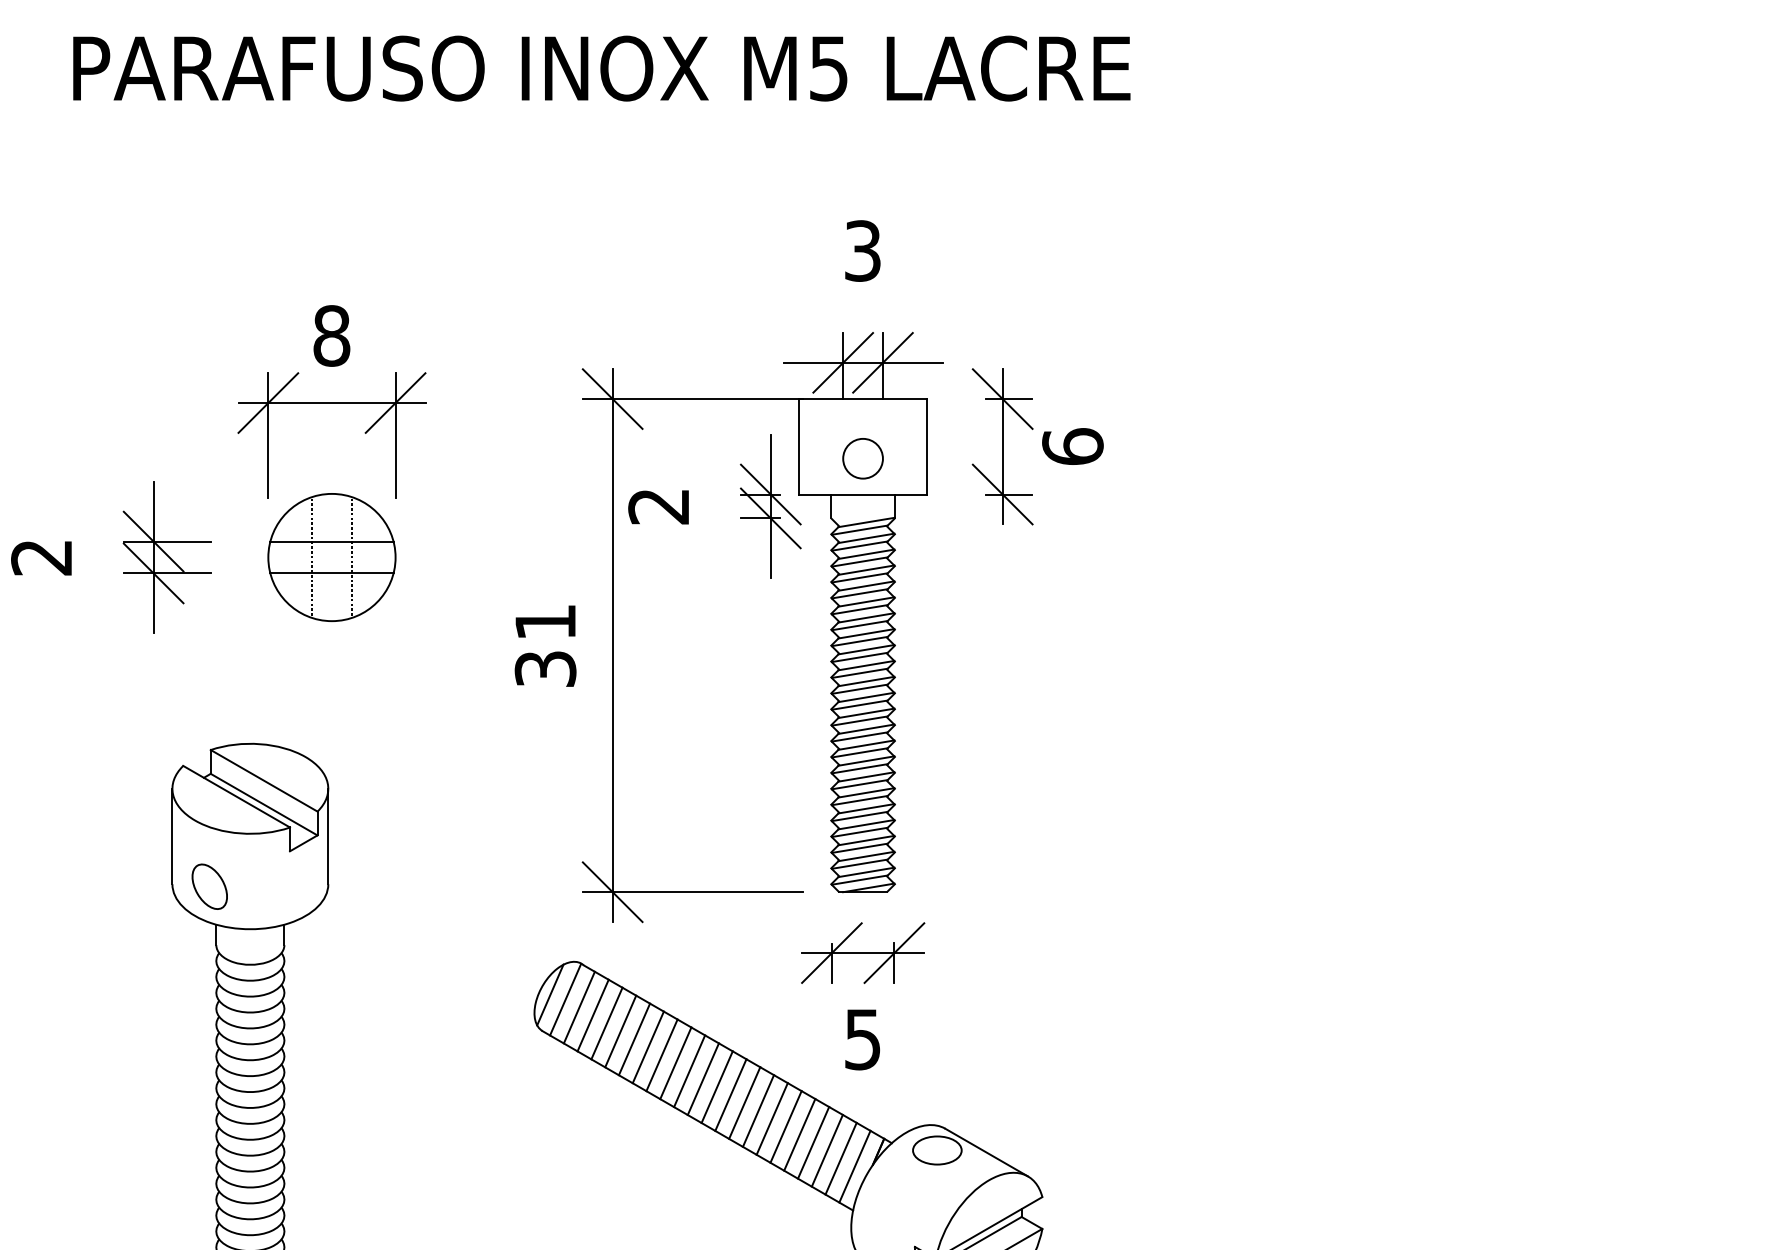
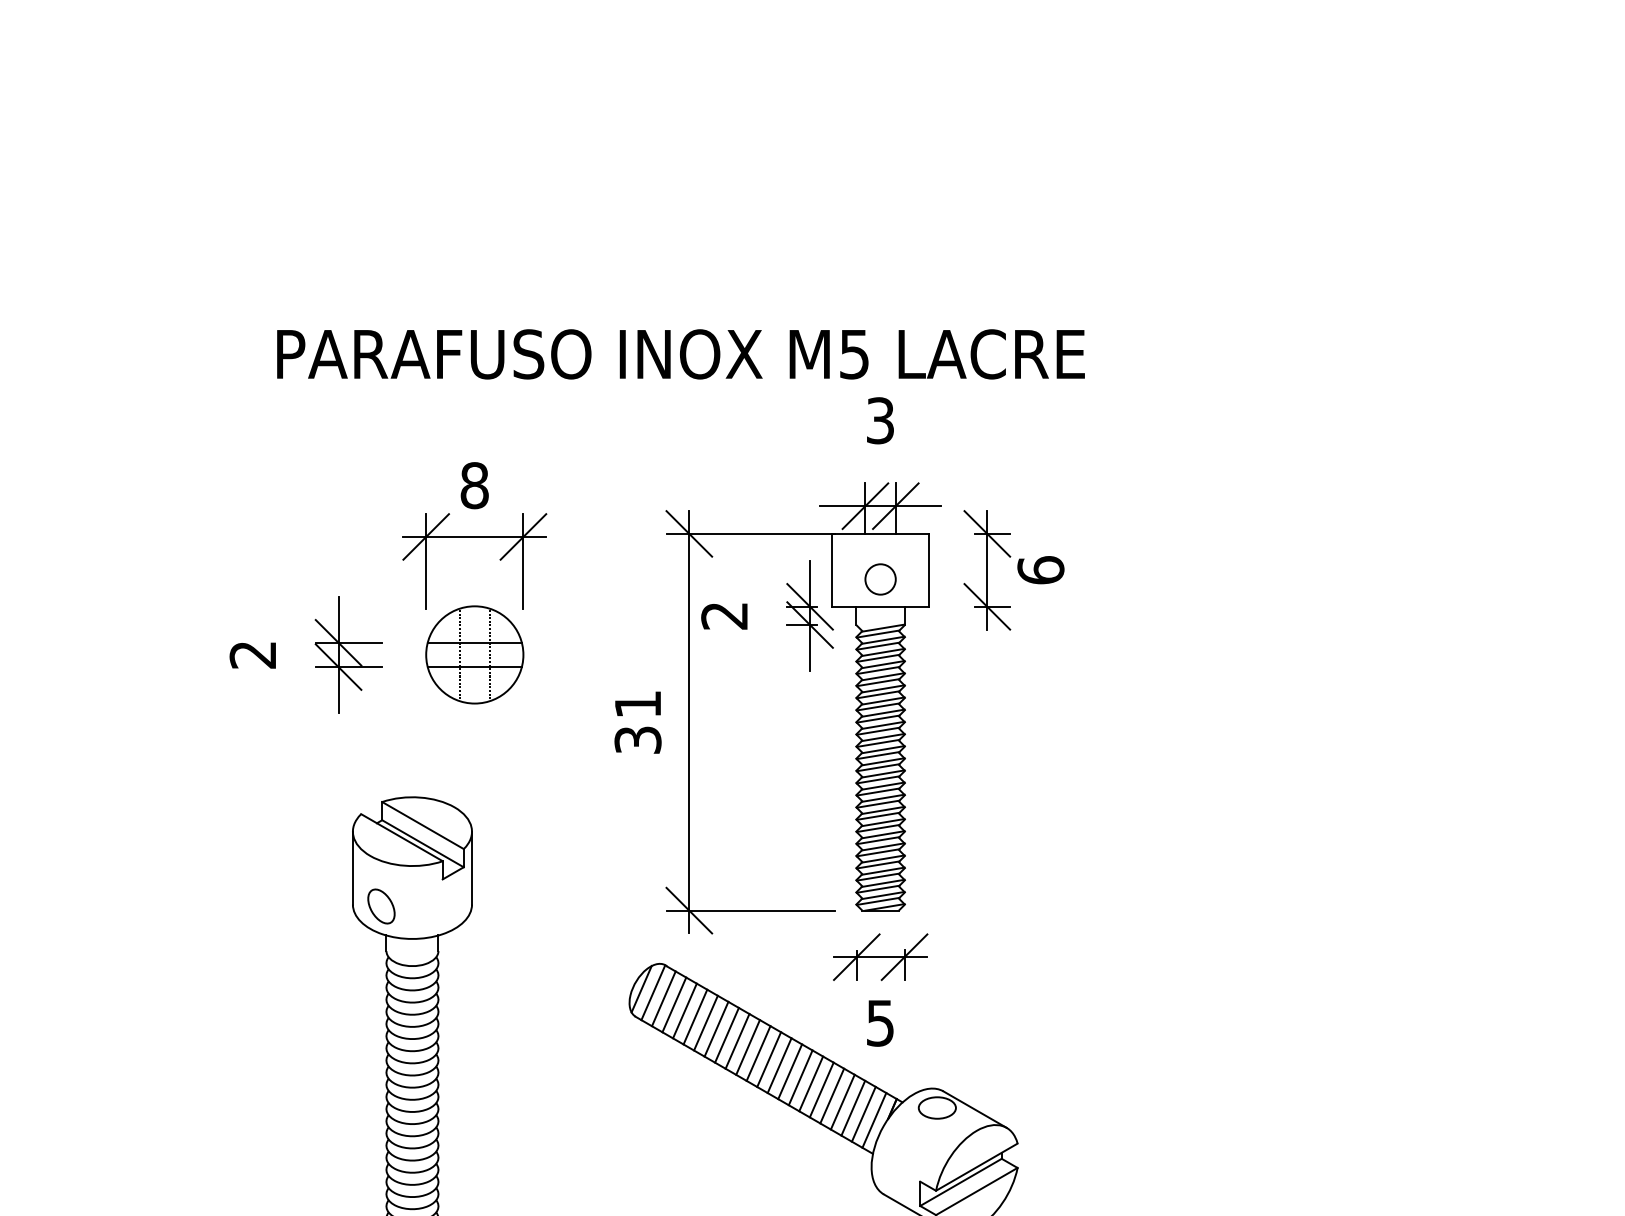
text: (601, 68) -> (680, 354), moved

